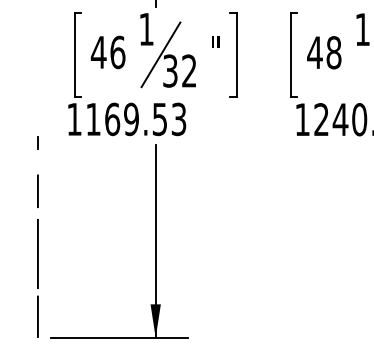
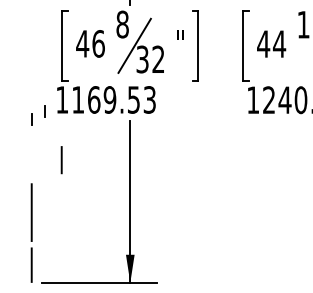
text: (146, 29) -> (122, 24), 1 -> 8
text: (333, 53) -> (279, 44), 48 -> 44
line: (53, 133) -> (44, 111), added
line: (37, 191) -> (61, 160), moved

